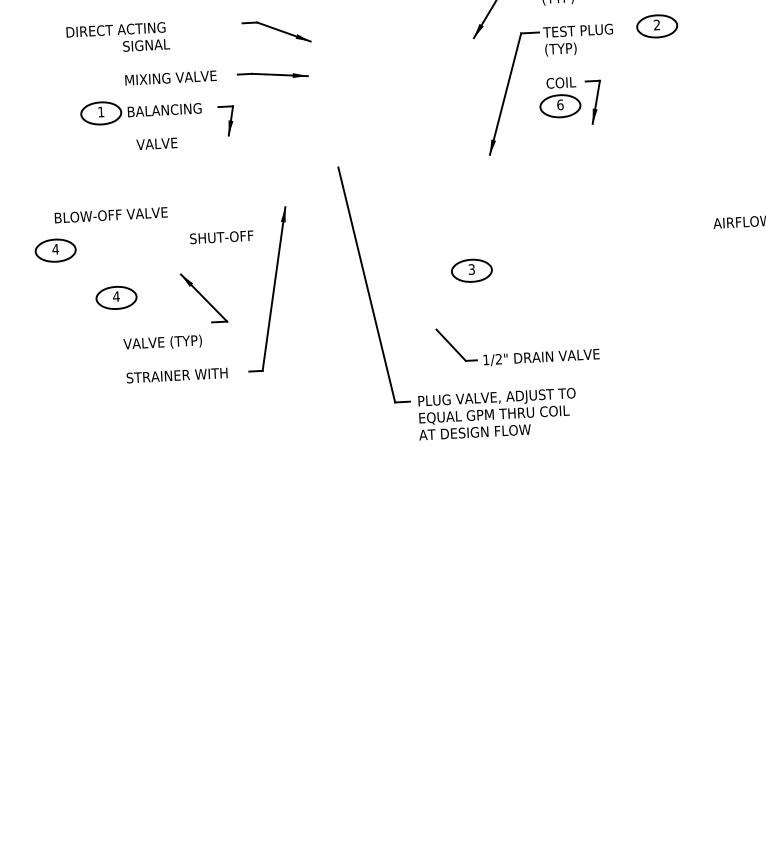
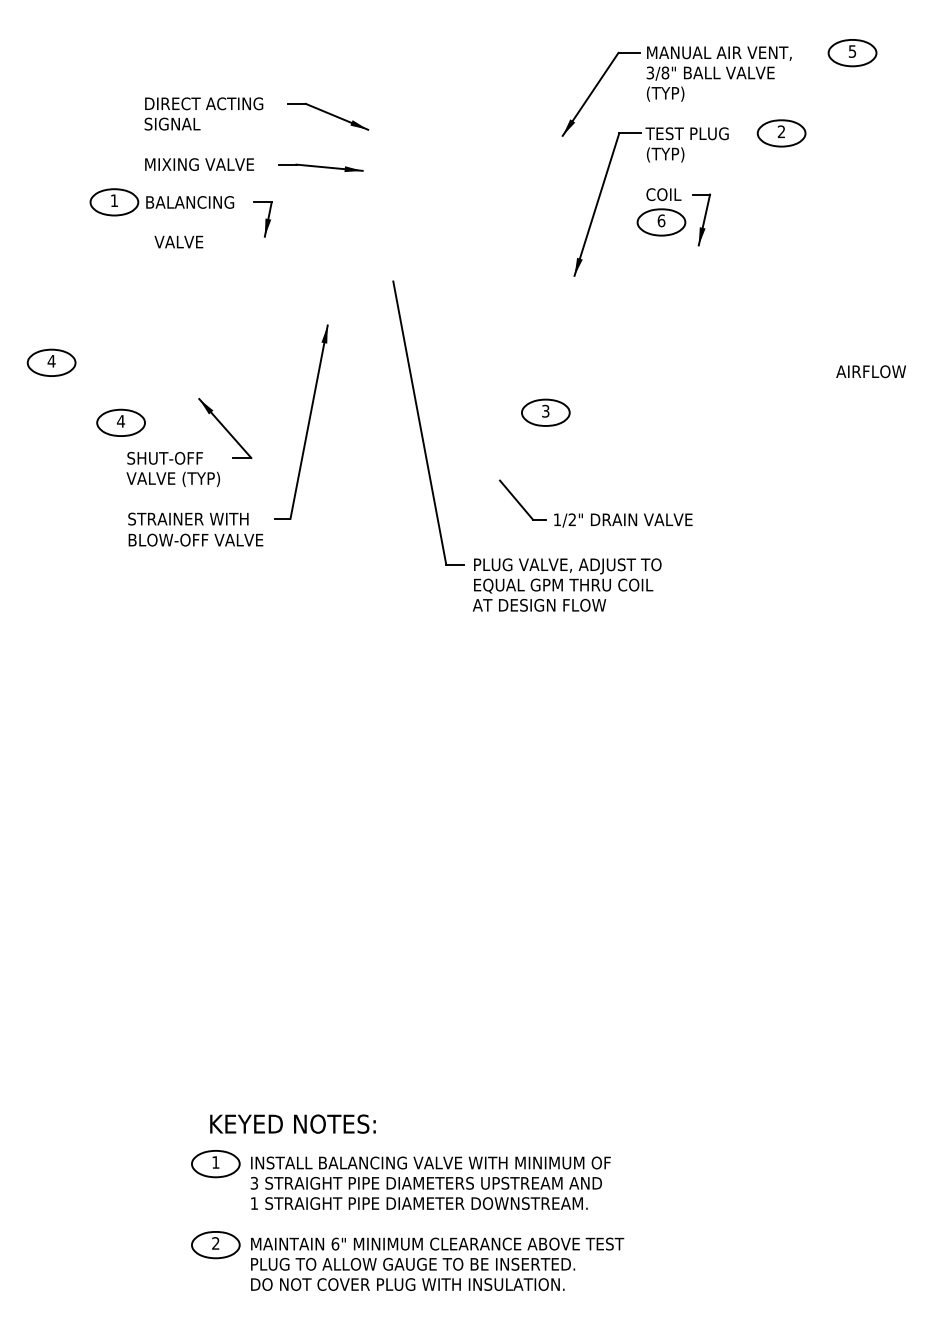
text: (116, 29) -> (204, 103), moved
text: (110, 214) -> (195, 539), moved
text: (221, 237) -> (164, 458), moved

